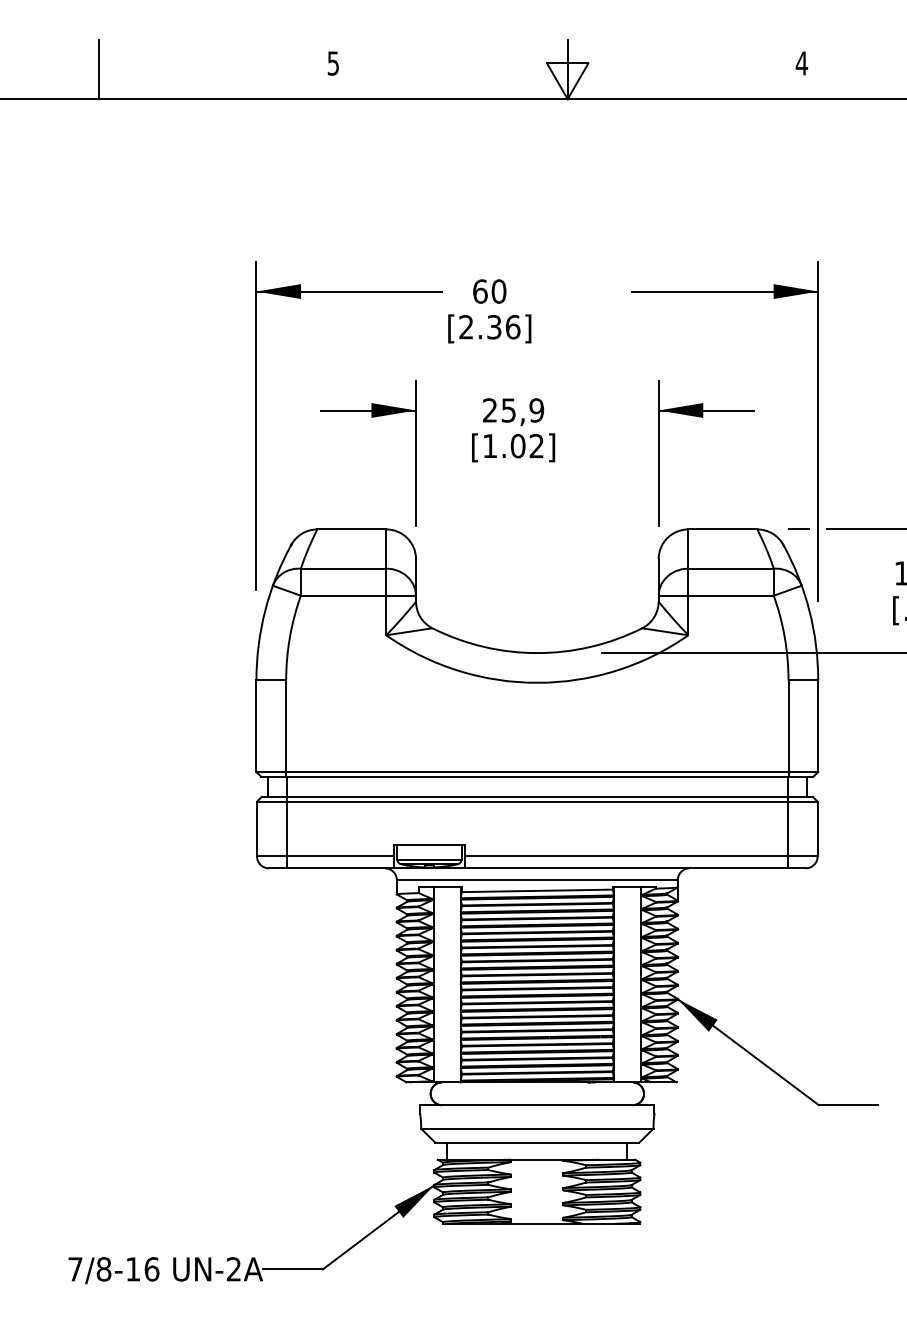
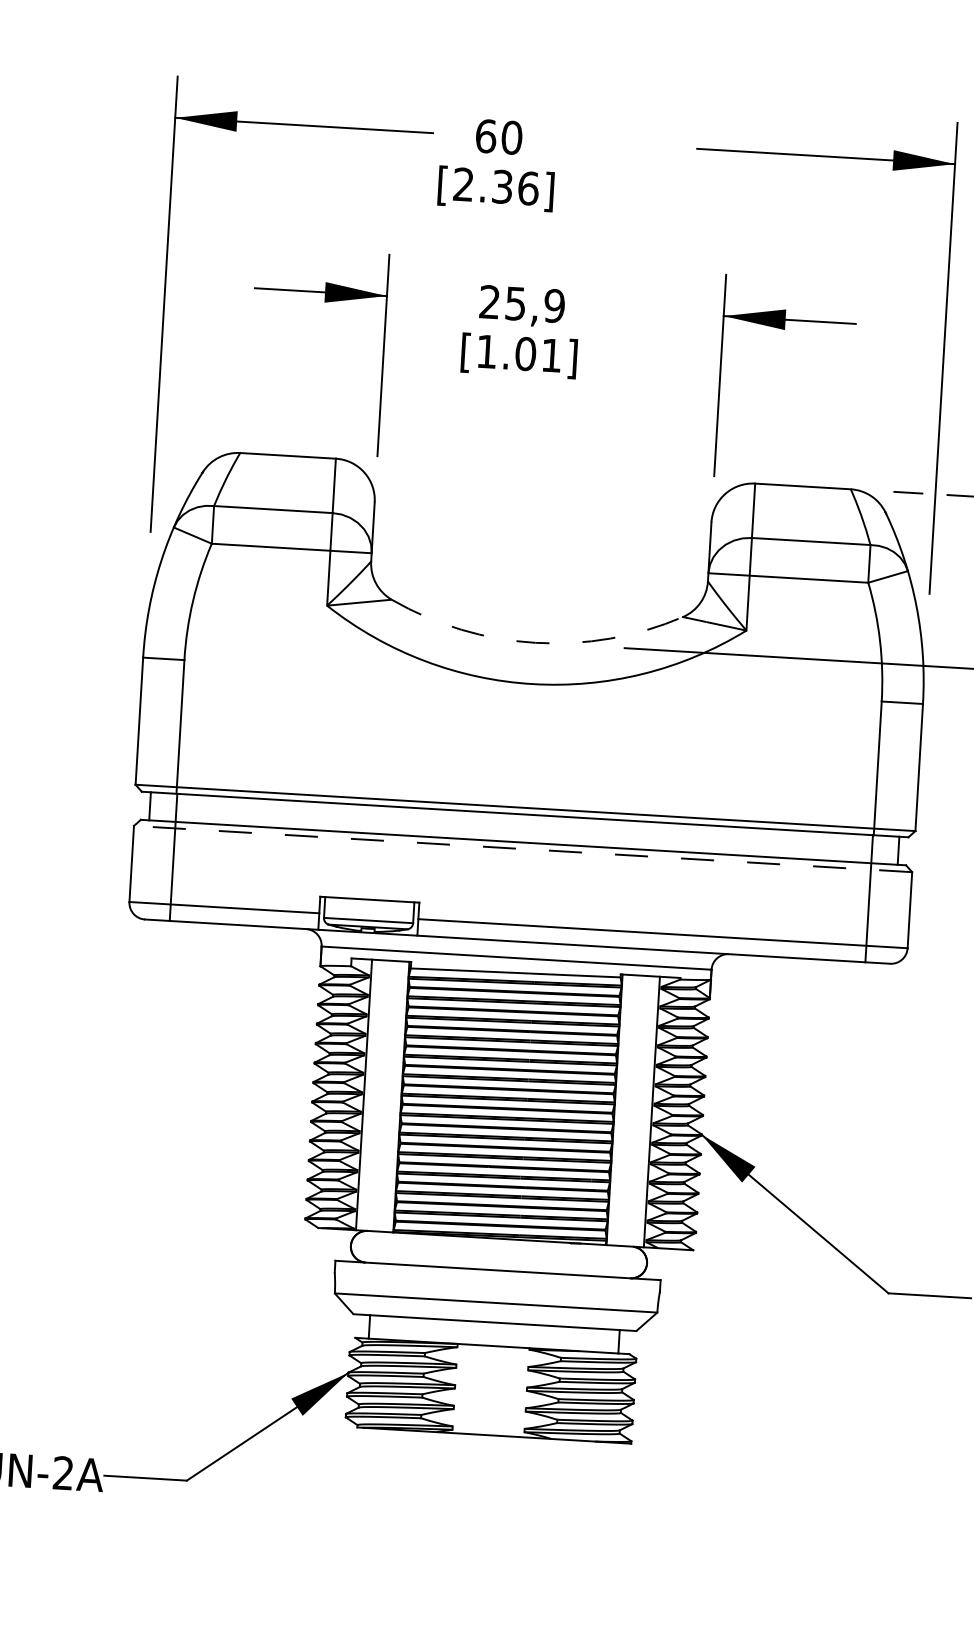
text: (536, 445) -> (551, 354), [1.02] -> [1.01]
arc: (537, 653) -> (535, 643), solid -> dashed
line: (536, 801) -> (521, 848), solid -> dashed

